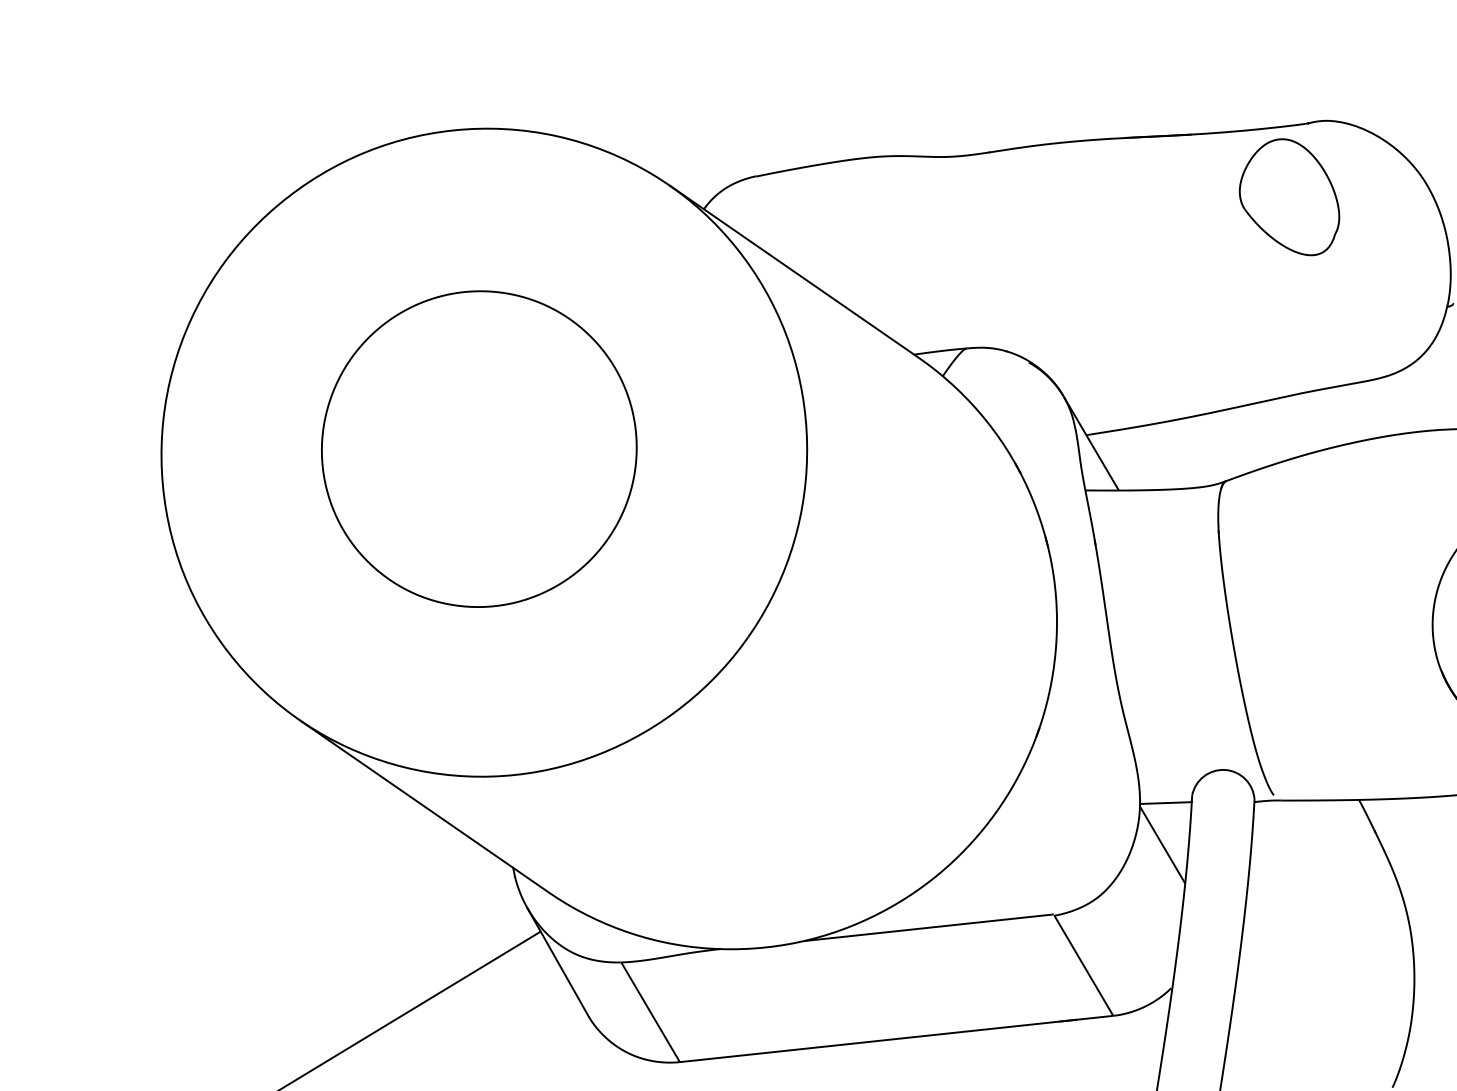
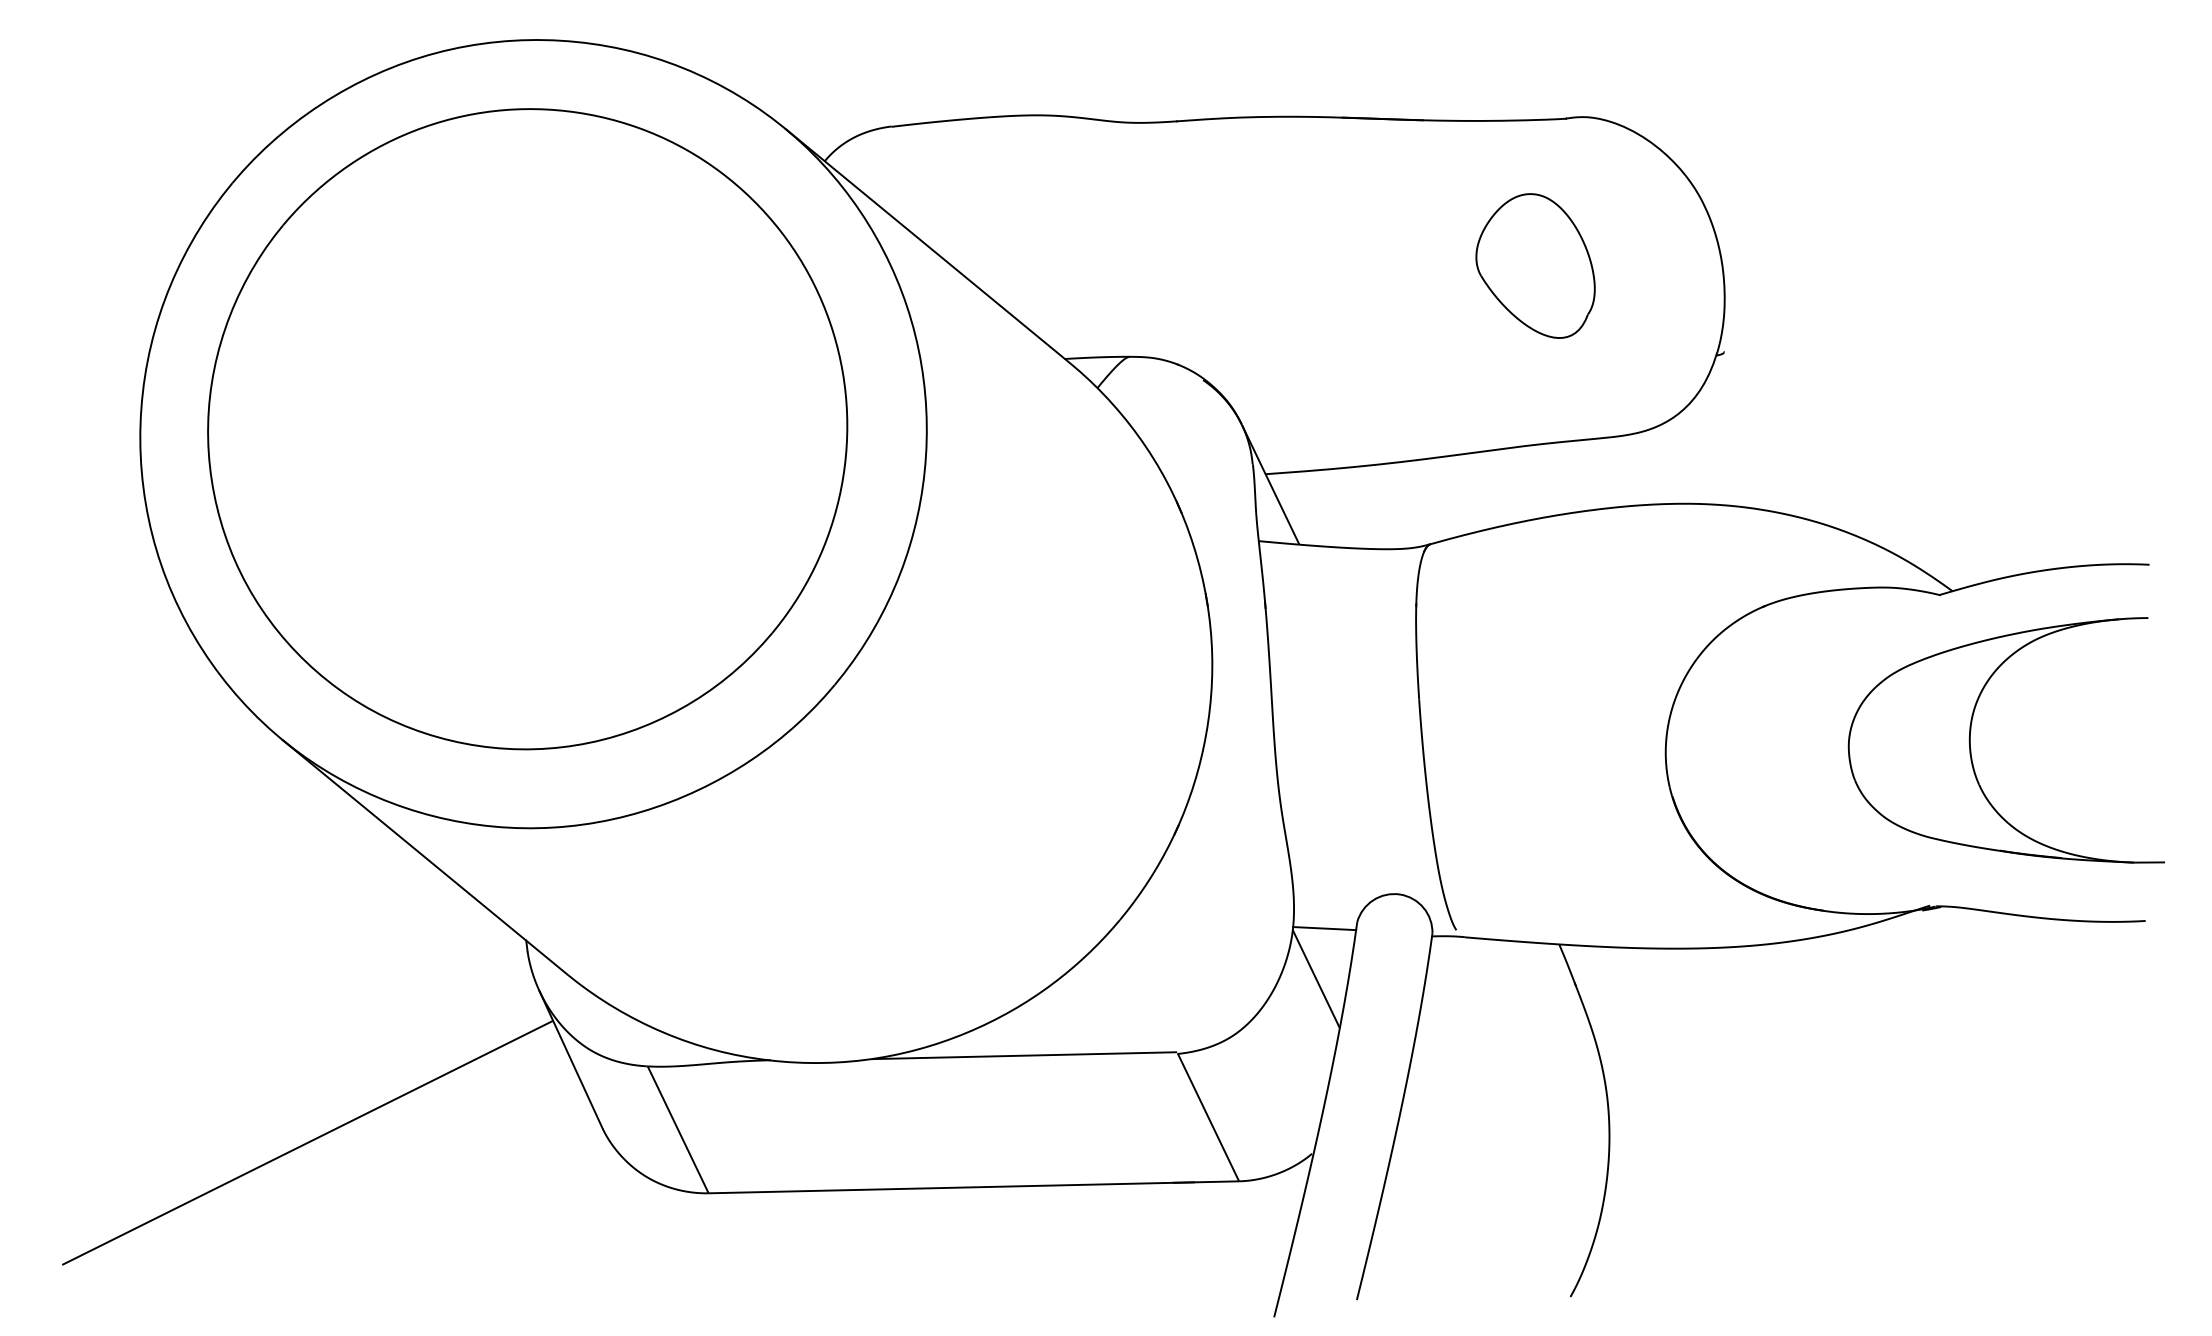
part: (1288, 197) -> (1535, 265), moved
part: (479, 449) -> (527, 429), size x1.67

